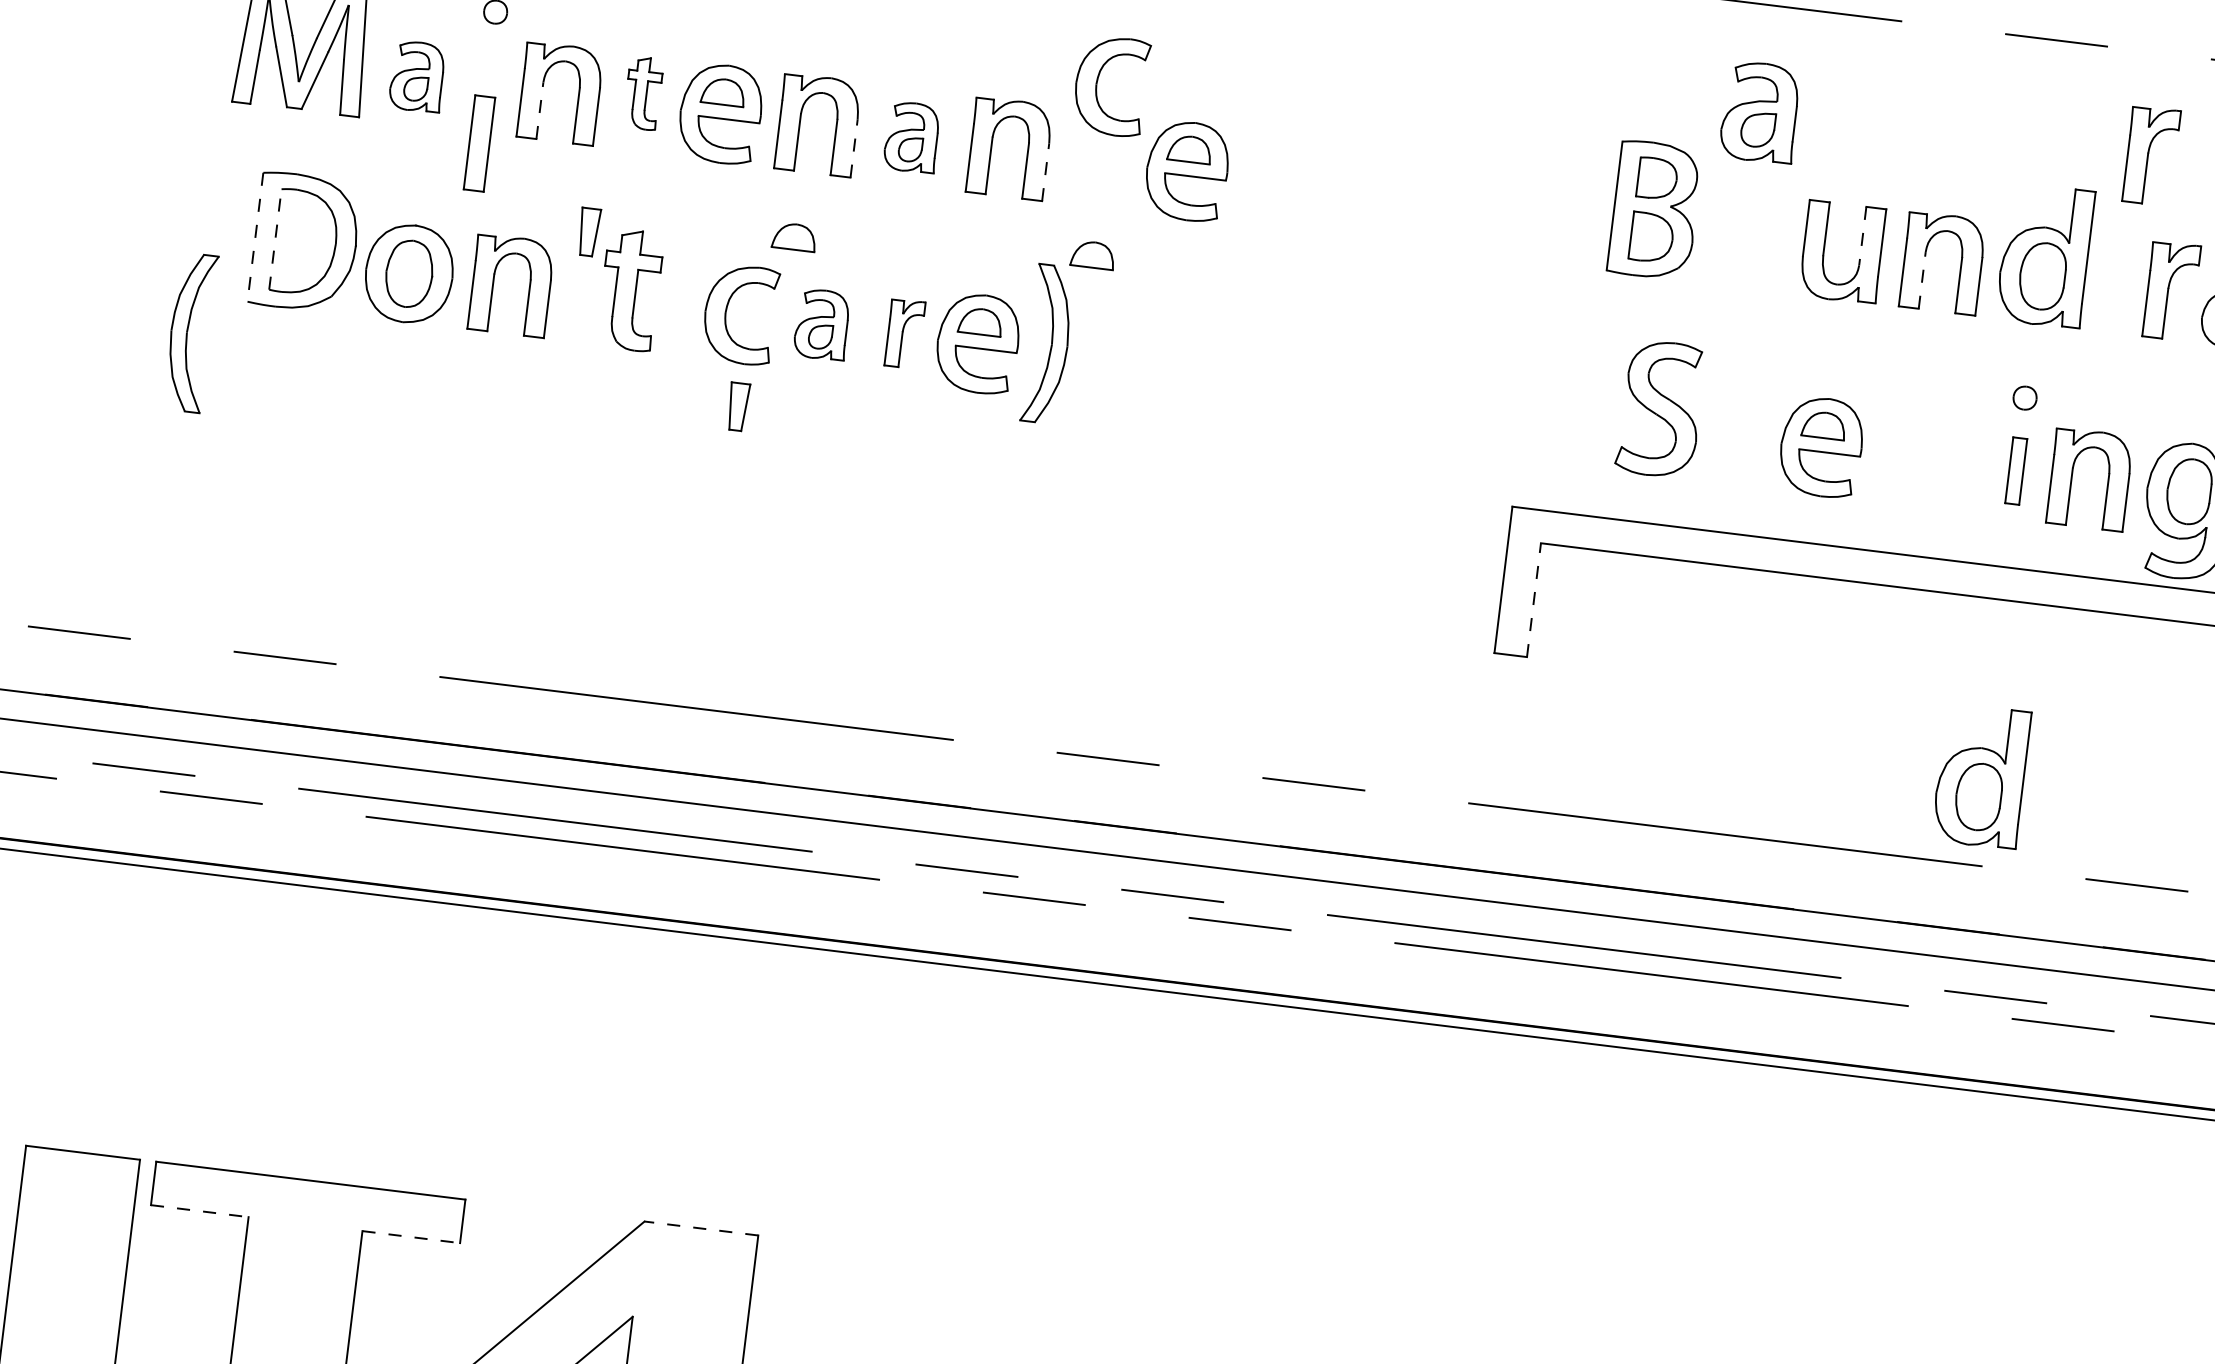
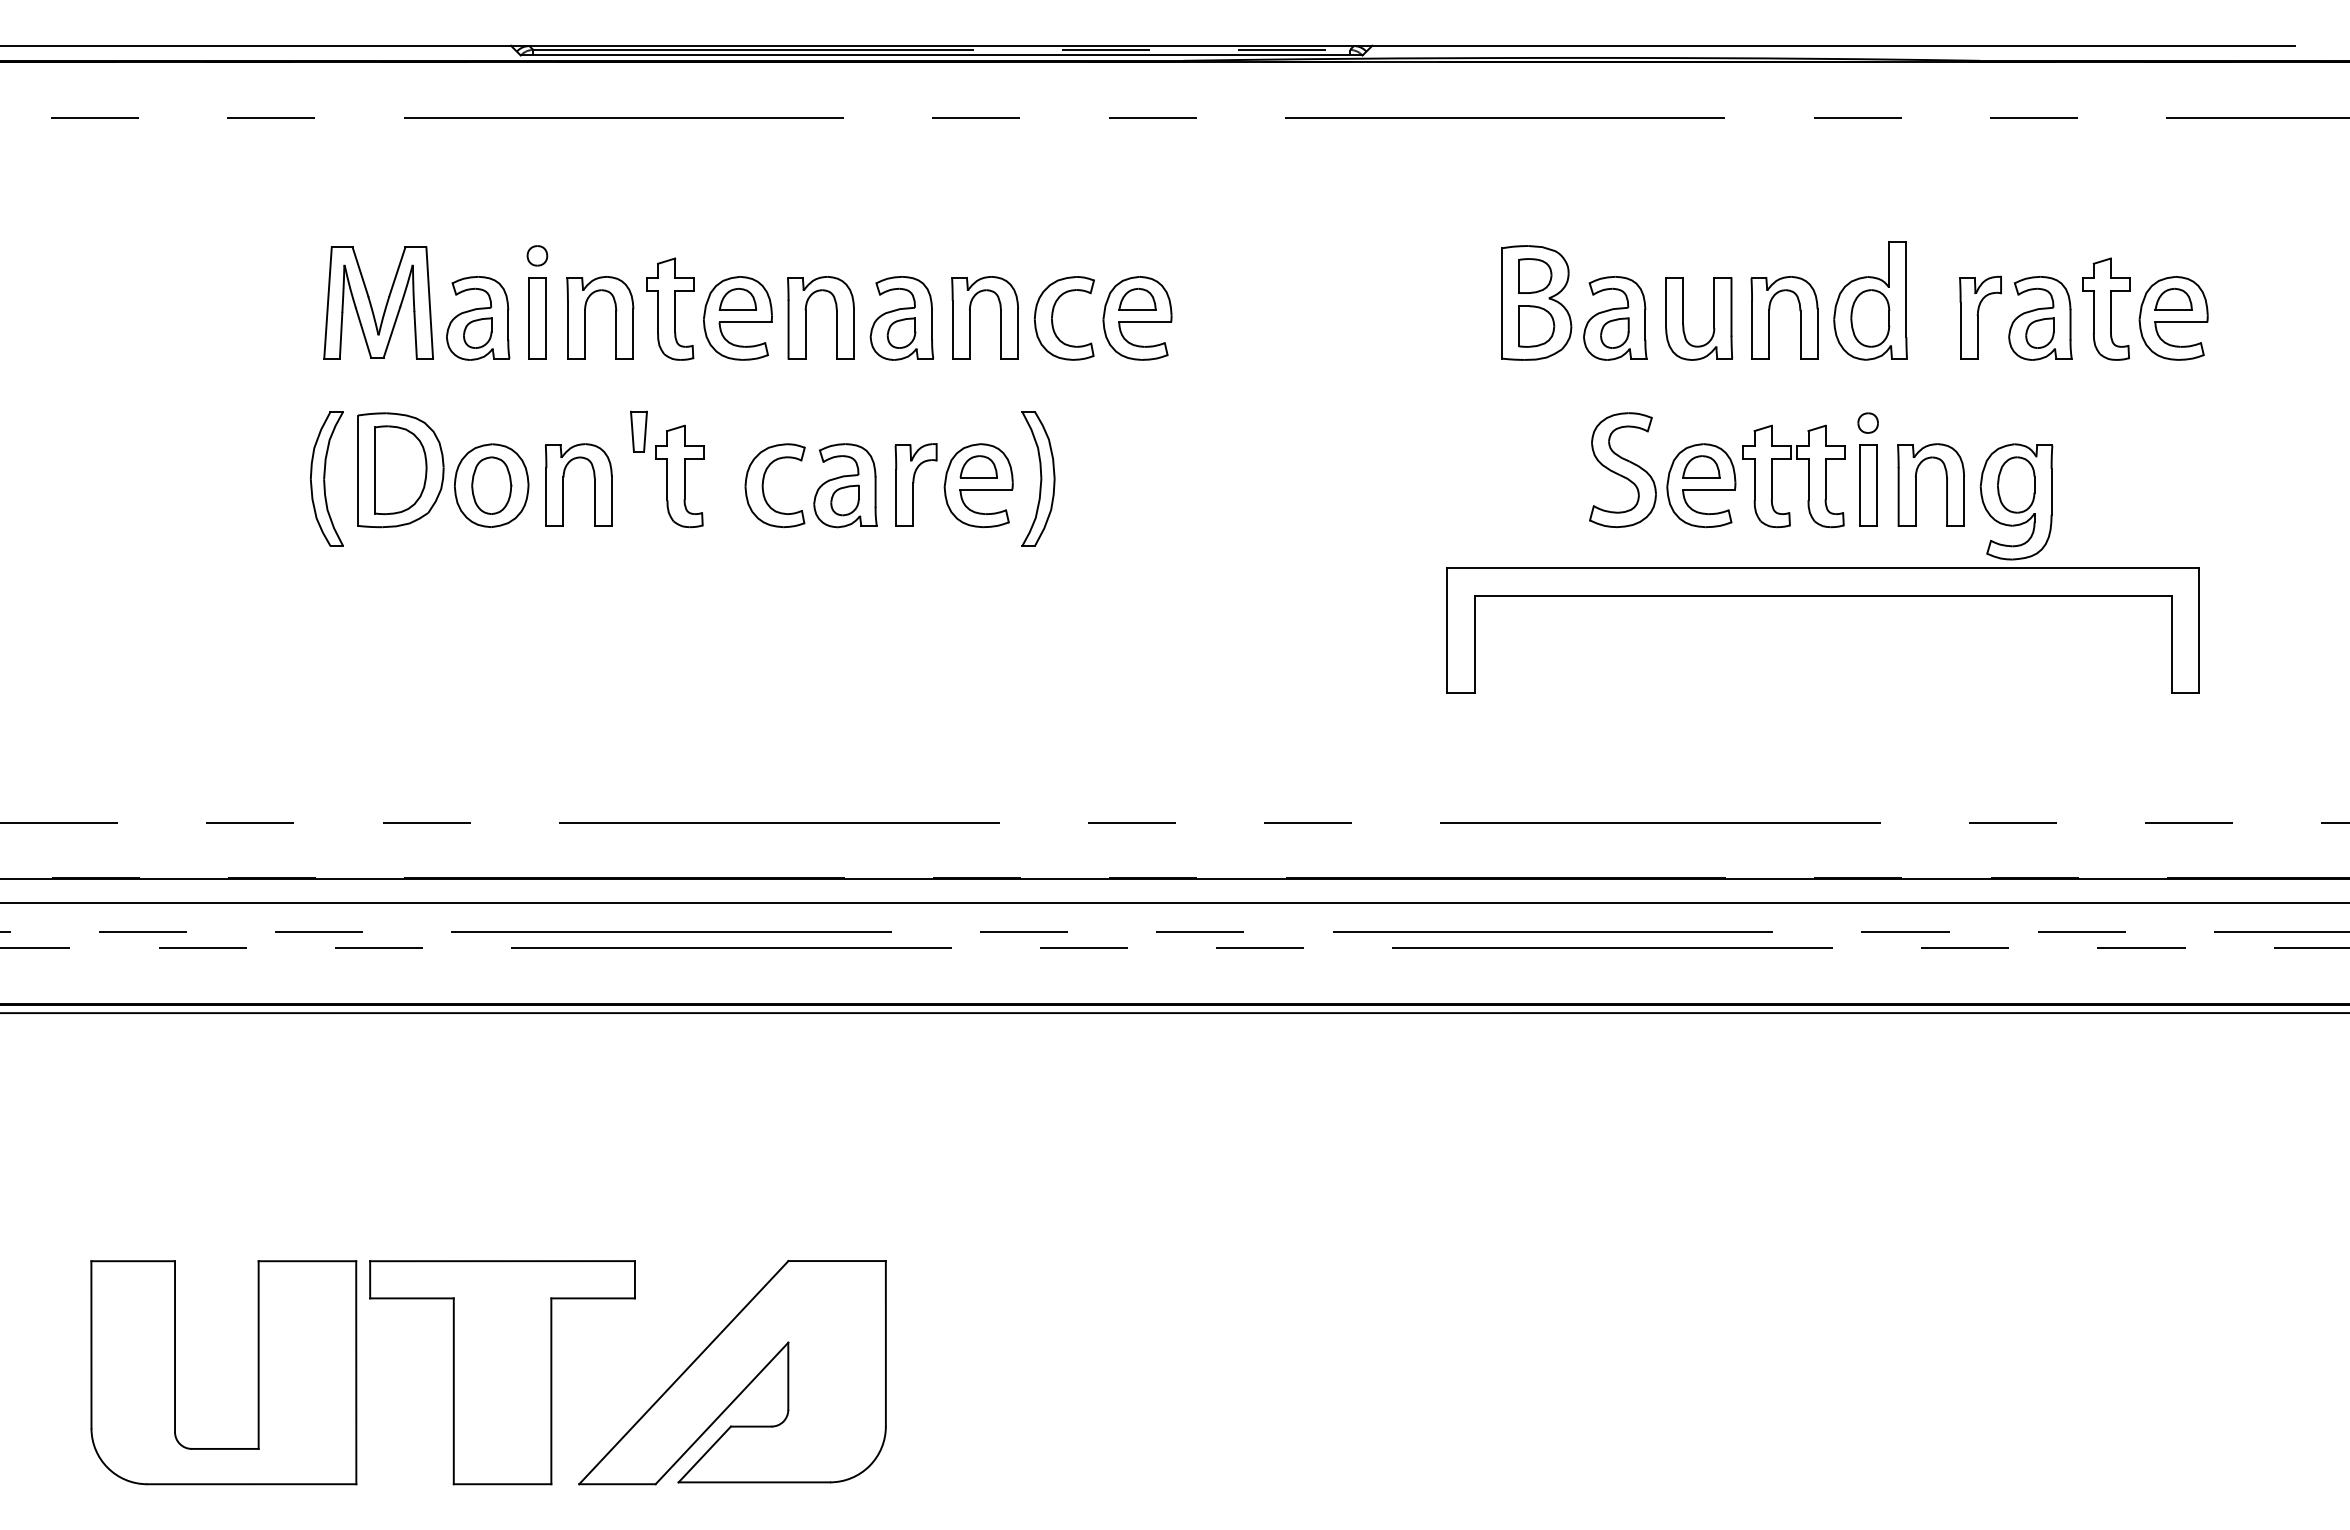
part: (417, 76) -> (478, 318), size x1.43
part: (1098, 81) -> (1053, 315), moved
part: (643, 92) -> (670, 308), size x1.67
line: (539, 109) -> (584, 333), dashed -> solid
part: (1760, 112) -> (1615, 318), moved
part: (911, 137) -> (901, 318), size x1.43
part: (479, 143) -> (537, 318), moved
line: (854, 148) -> (854, 333), dashed -> solid
part: (2151, 155) -> (1949, 205), removed
line: (1046, 171) -> (1018, 333), dashed -> solid
part: (795, 236) -> (813, 414), removed
line: (1862, 236) -> (1714, 303), dashed -> solid
line: (255, 238) -> (358, 471), dashed -> solid
line: (275, 239) -> (375, 470), dashed -> solid
part: (1092, 254) -> (1066, 398), removed
line: (1922, 279) -> (1769, 333), dashed -> solid
part: (822, 324) -> (845, 485), size x1.43
part: (189, 332) -> (326, 478), moved
part: (904, 333) -> (915, 484), size x1.43
part: (737, 406) -> (782, 563), removed
part: (1660, 409) -> (1622, 470), moved
part: (1947, 451) -> (1808, 476), added
part: (2016, 470) -> (1868, 485), size x1.43
line: (1533, 600) -> (1474, 644), dashed -> solid
part: (1981, 775) -> (1870, 746), removed
line: (199, 1211) -> (411, 1298), dashed -> solid
line: (701, 1229) -> (837, 1261), dashed -> solid
line: (411, 1237) -> (593, 1298), dashed -> solid

